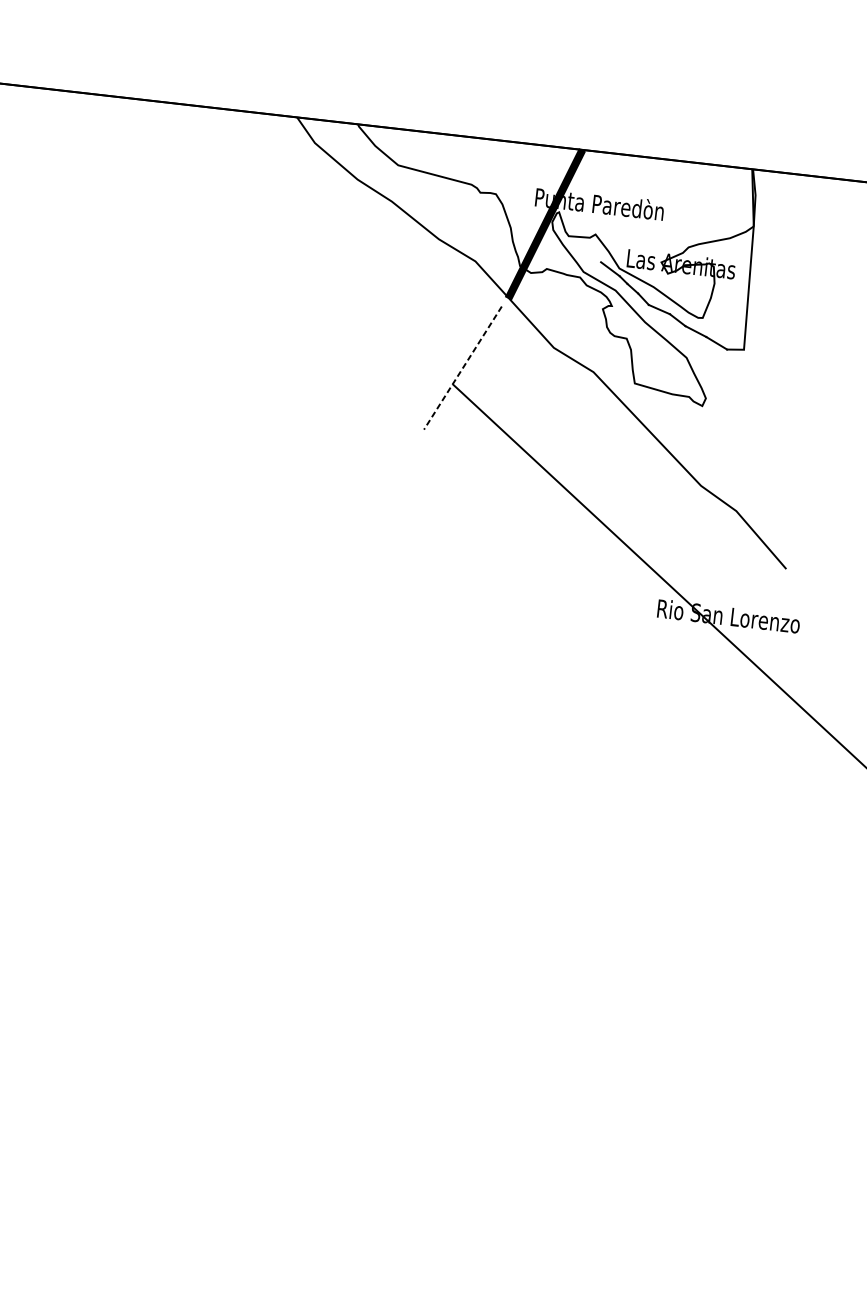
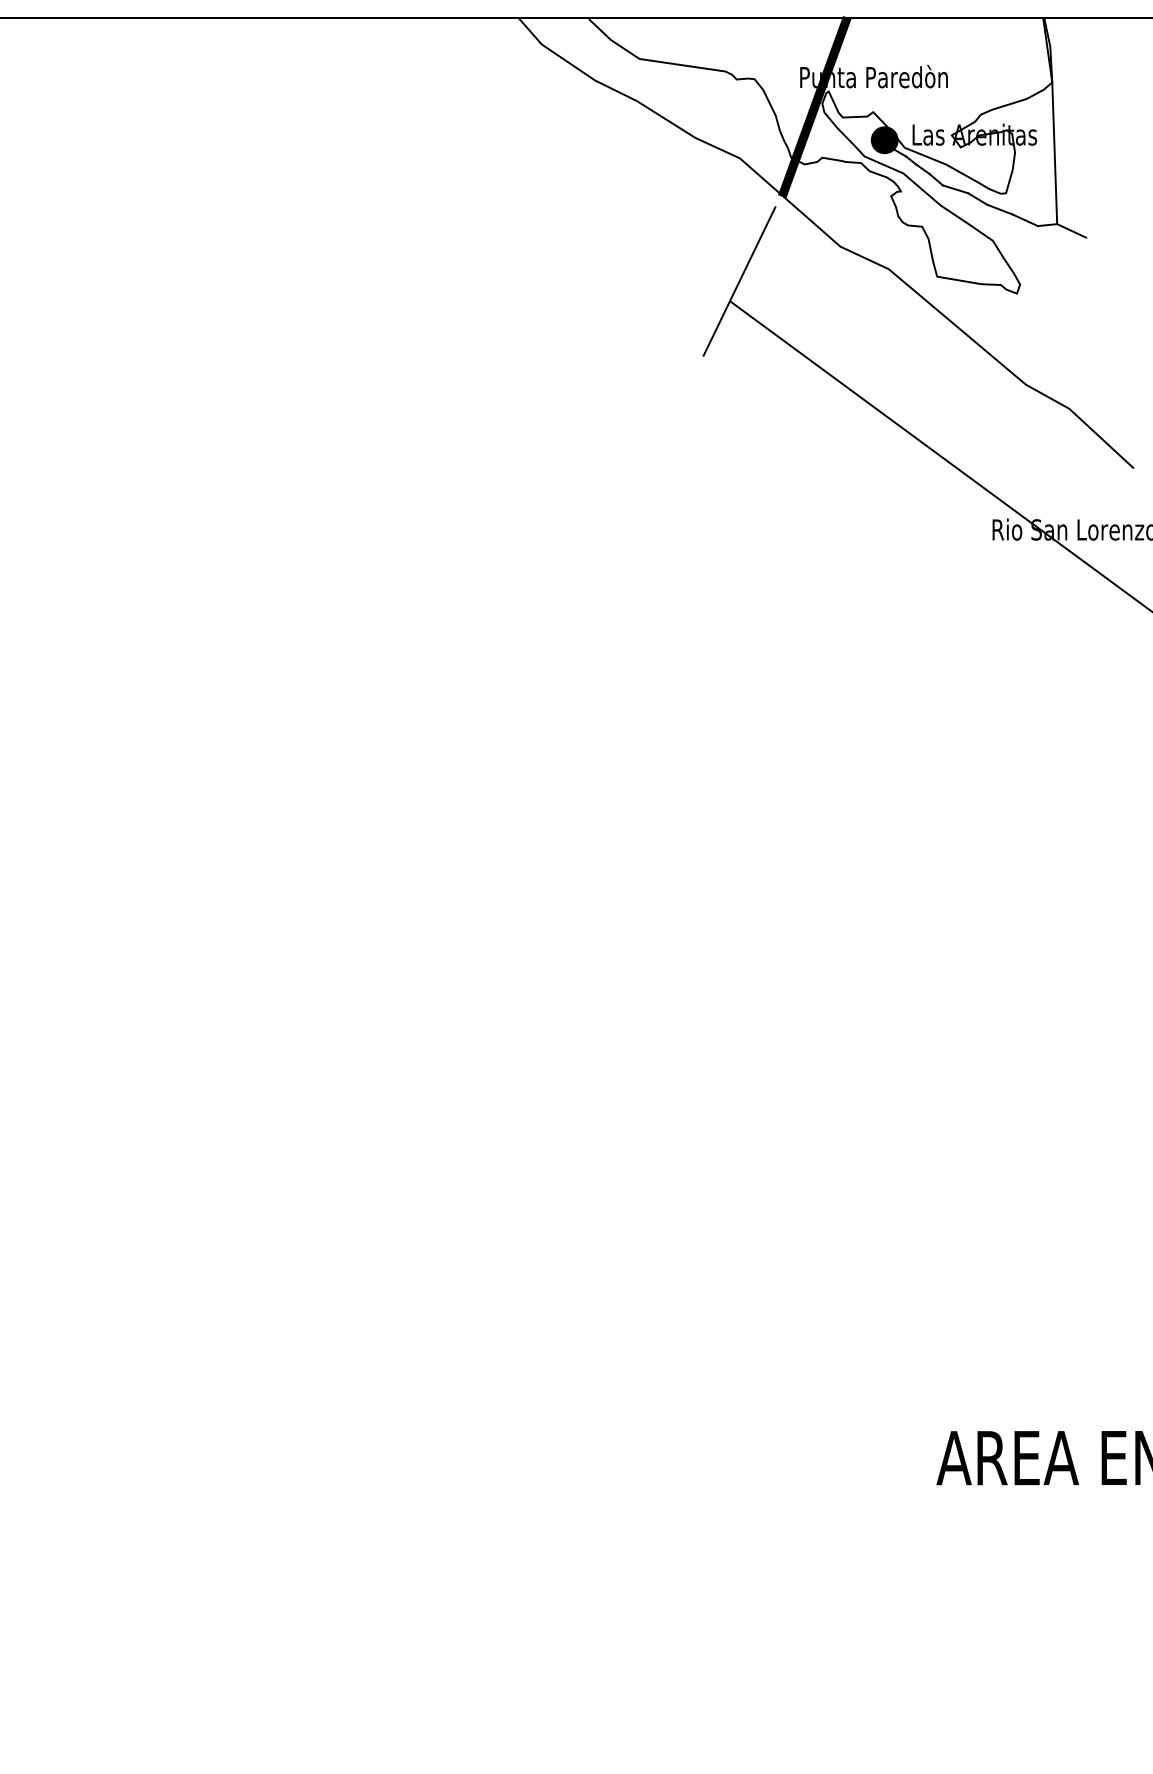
fill: (602, 260) -> (884, 140), added
line: (755, 356) -> (1071, 230), added
line: (462, 368) -> (739, 281), dashed -> solid

